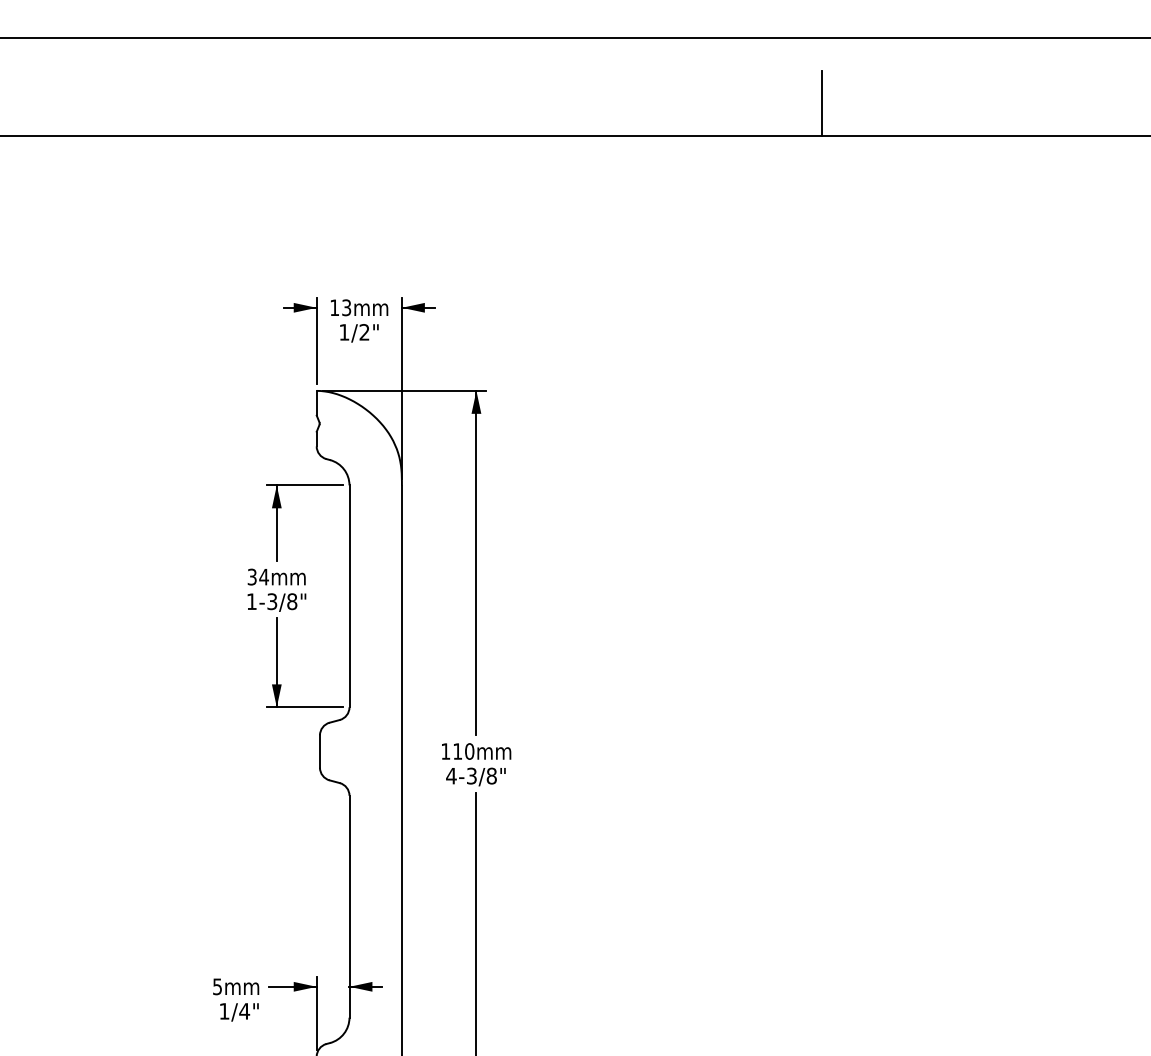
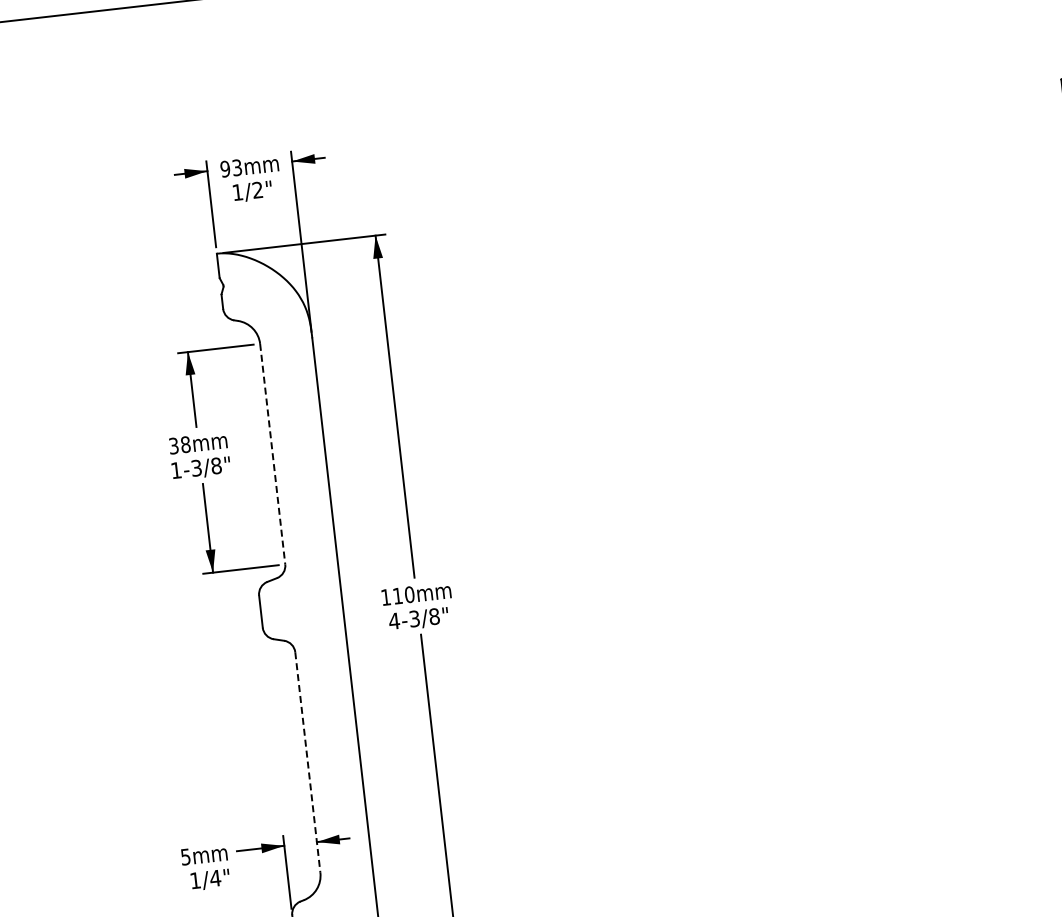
text: (334, 307) -> (225, 168), 13 -> 93
text: (264, 576) -> (186, 444), 34 -> 38
line: (349, 596) -> (272, 454), solid -> dashed
line: (349, 906) -> (307, 762), solid -> dashed

